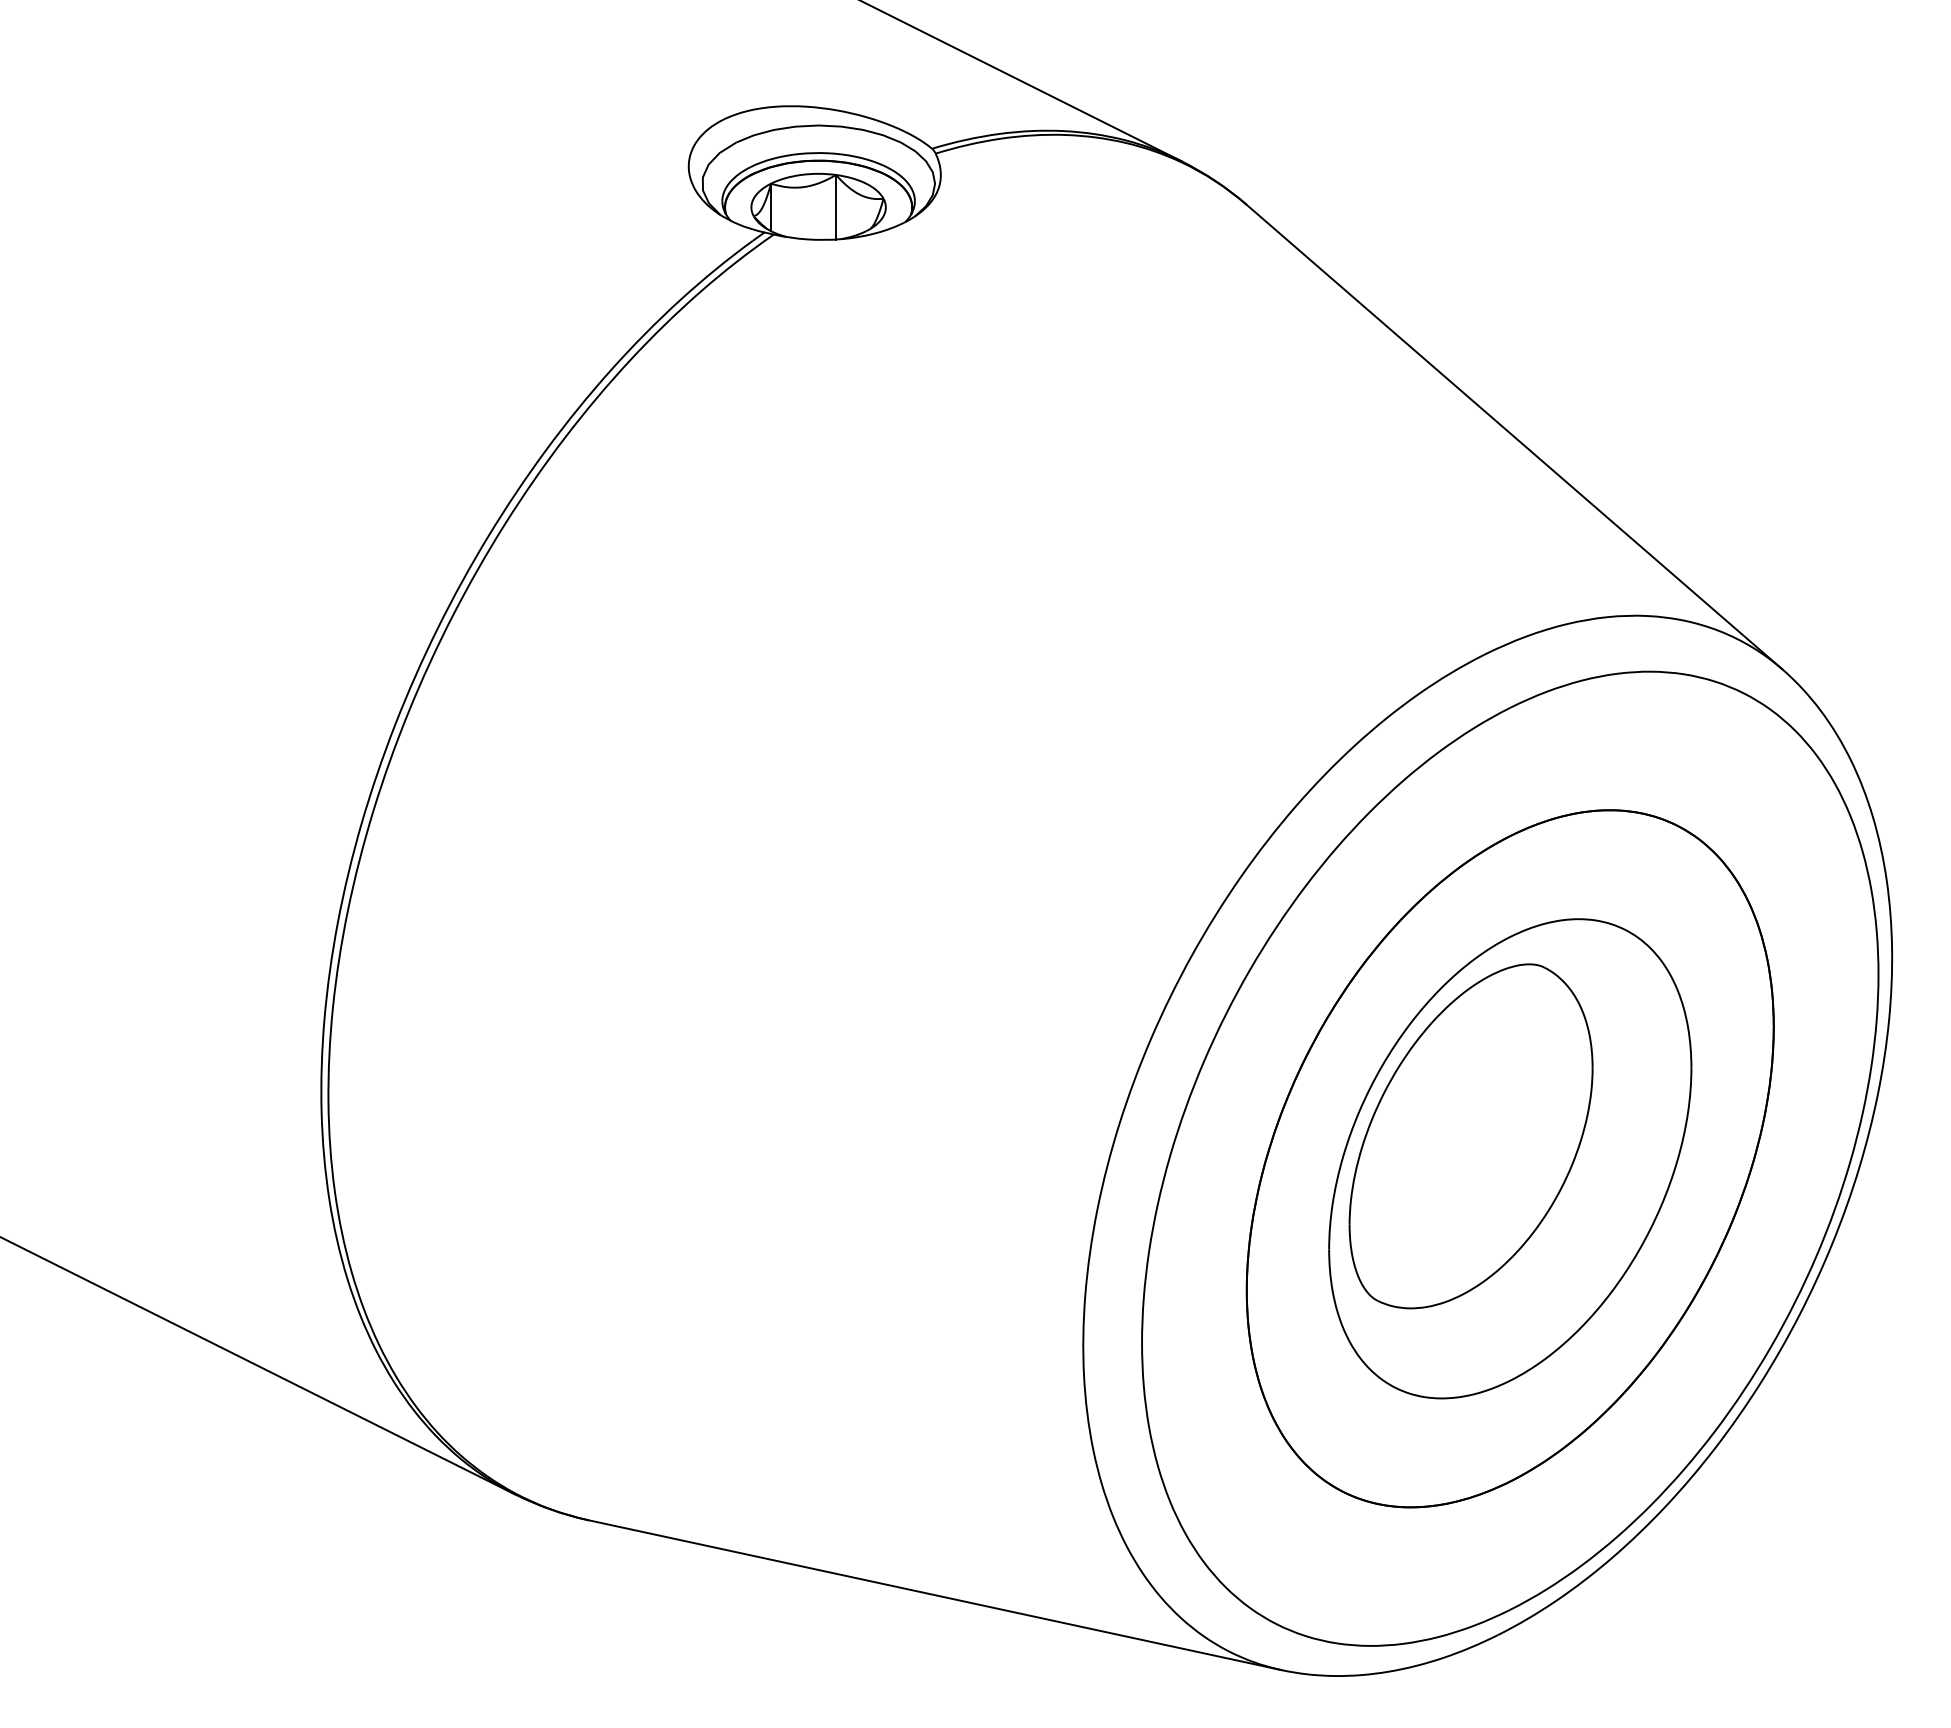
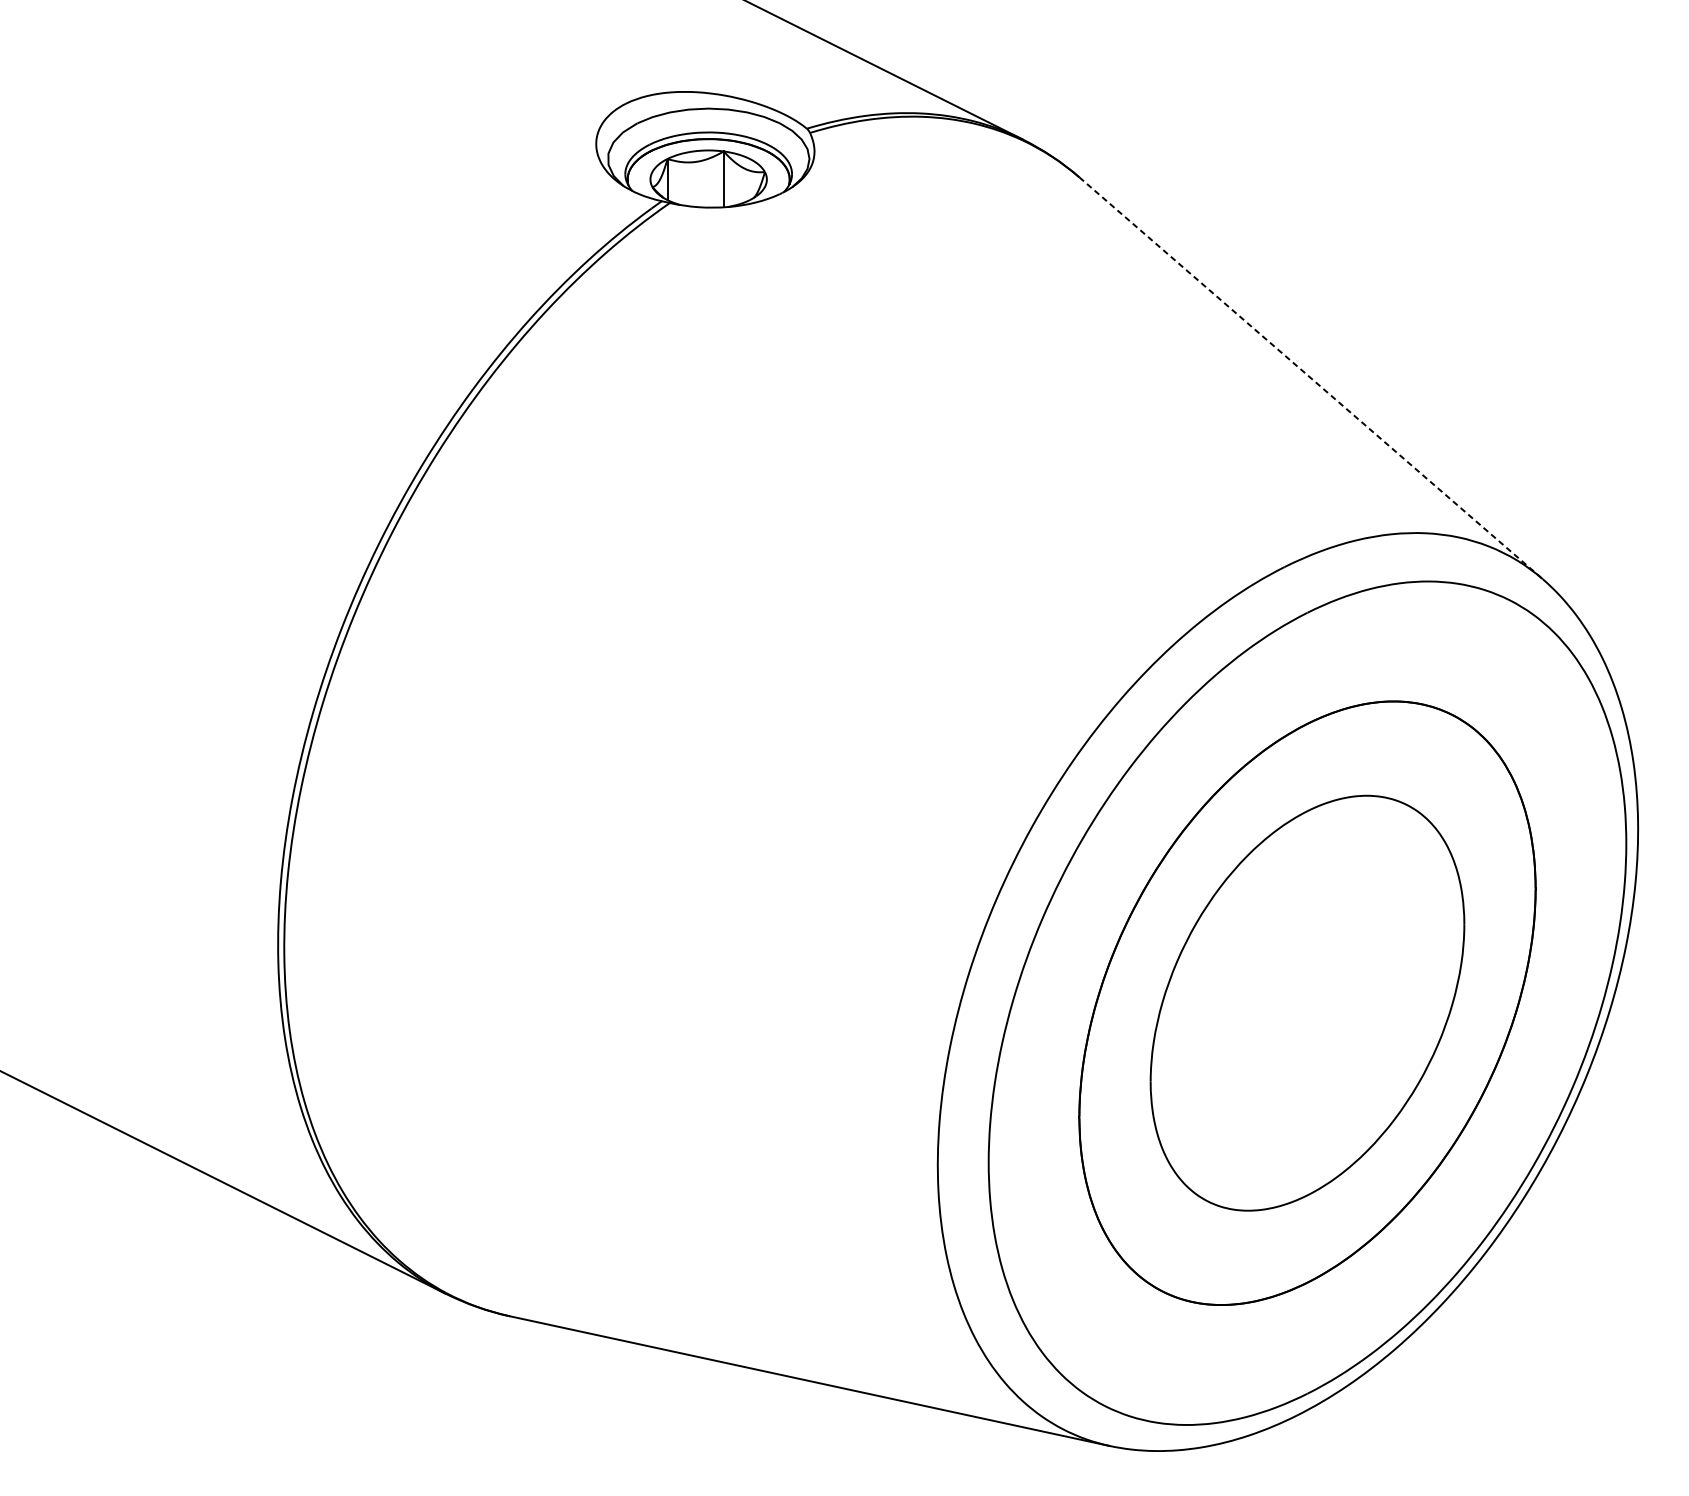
line: (1514, 437) -> (1311, 378), solid -> dashed
part: (1470, 1136) -> (1273, 983), removed

